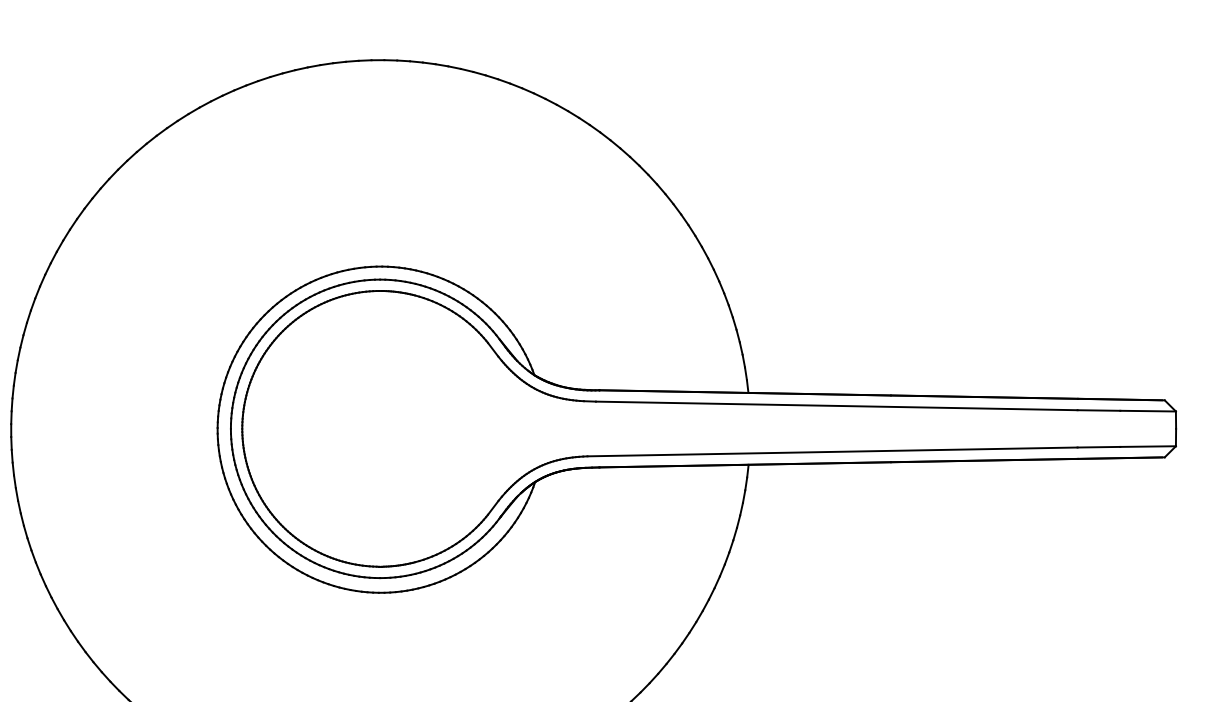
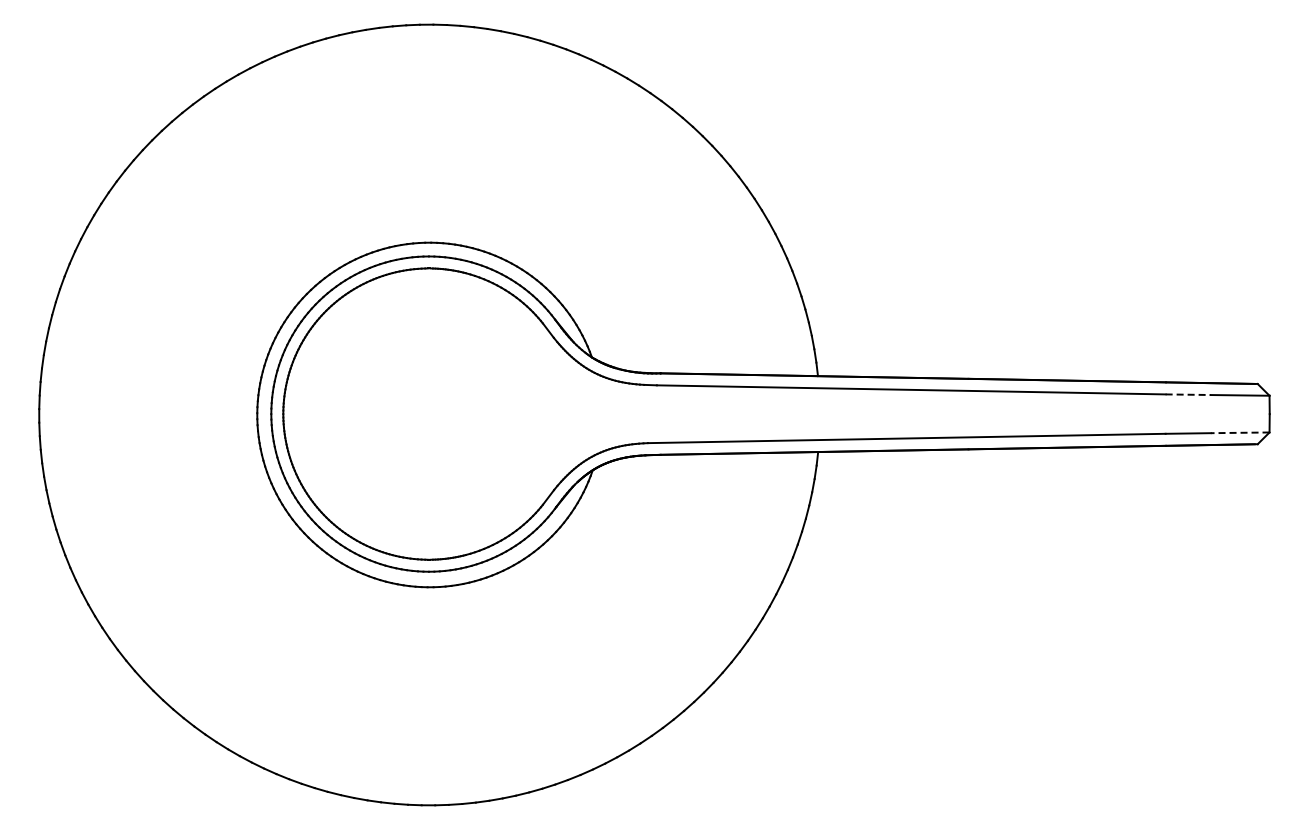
line: (1099, 410) -> (1188, 394), solid -> dashed
line: (1147, 446) -> (1239, 432), solid -> dashed

